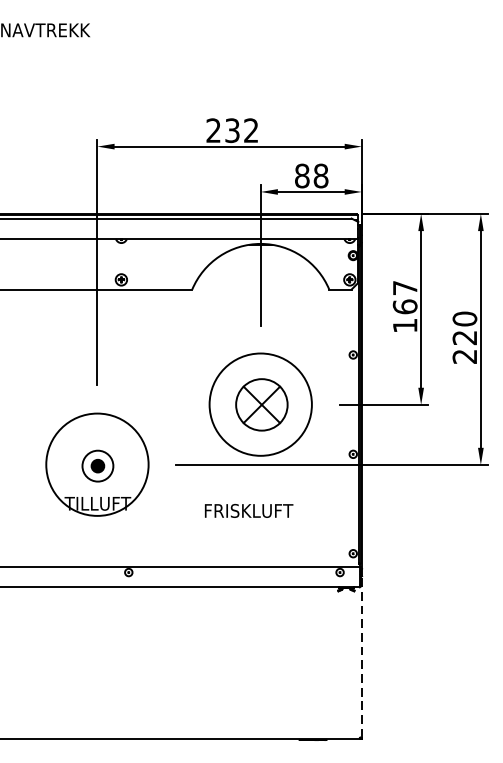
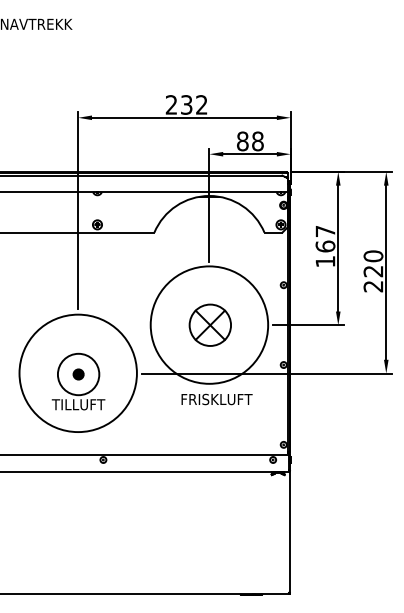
circle: (260, 403) -> (209, 324), size x1.43
circle: (96, 464) -> (77, 373), size x1.43
circle: (97, 466) -> (78, 374), size x1.67
text: (248, 510) -> (216, 399), moved
line: (361, 656) -> (290, 527), dashed -> solid

